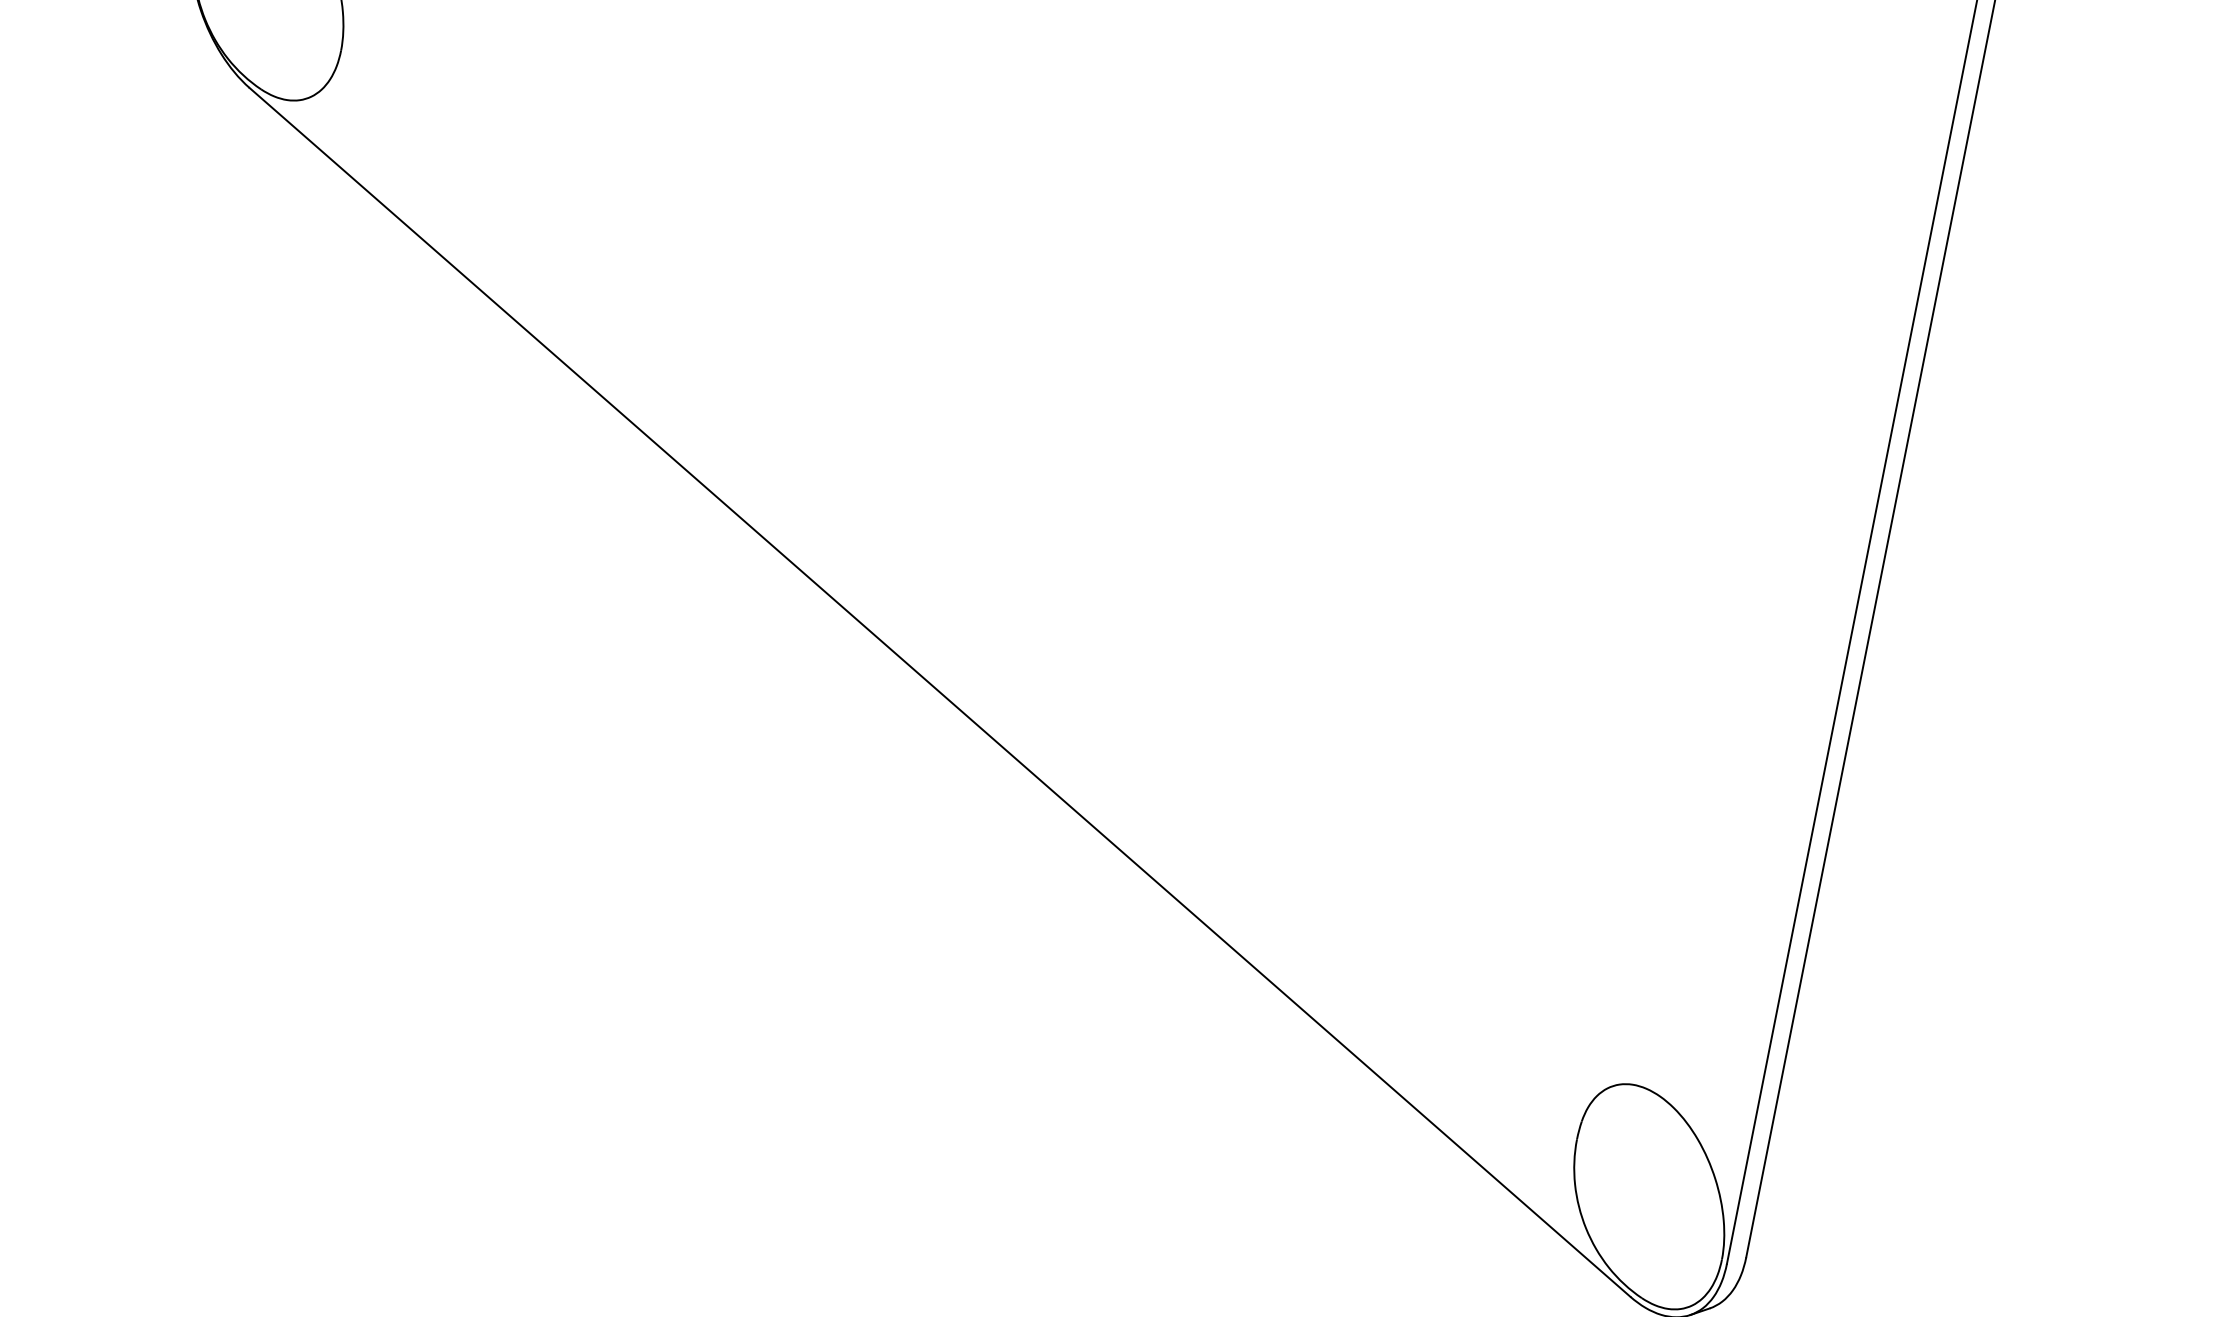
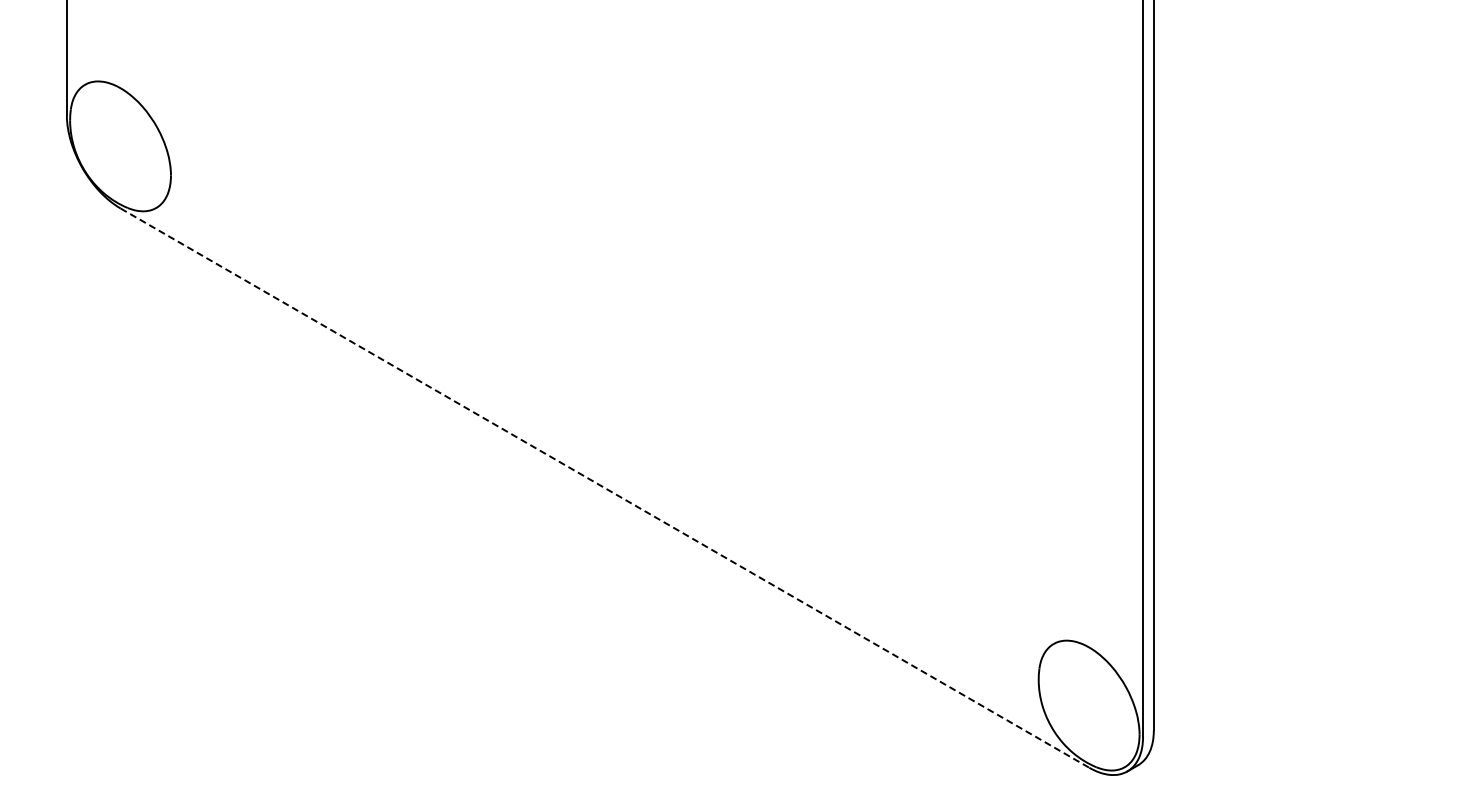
line: (940, 693) -> (605, 488), solid -> dashed

